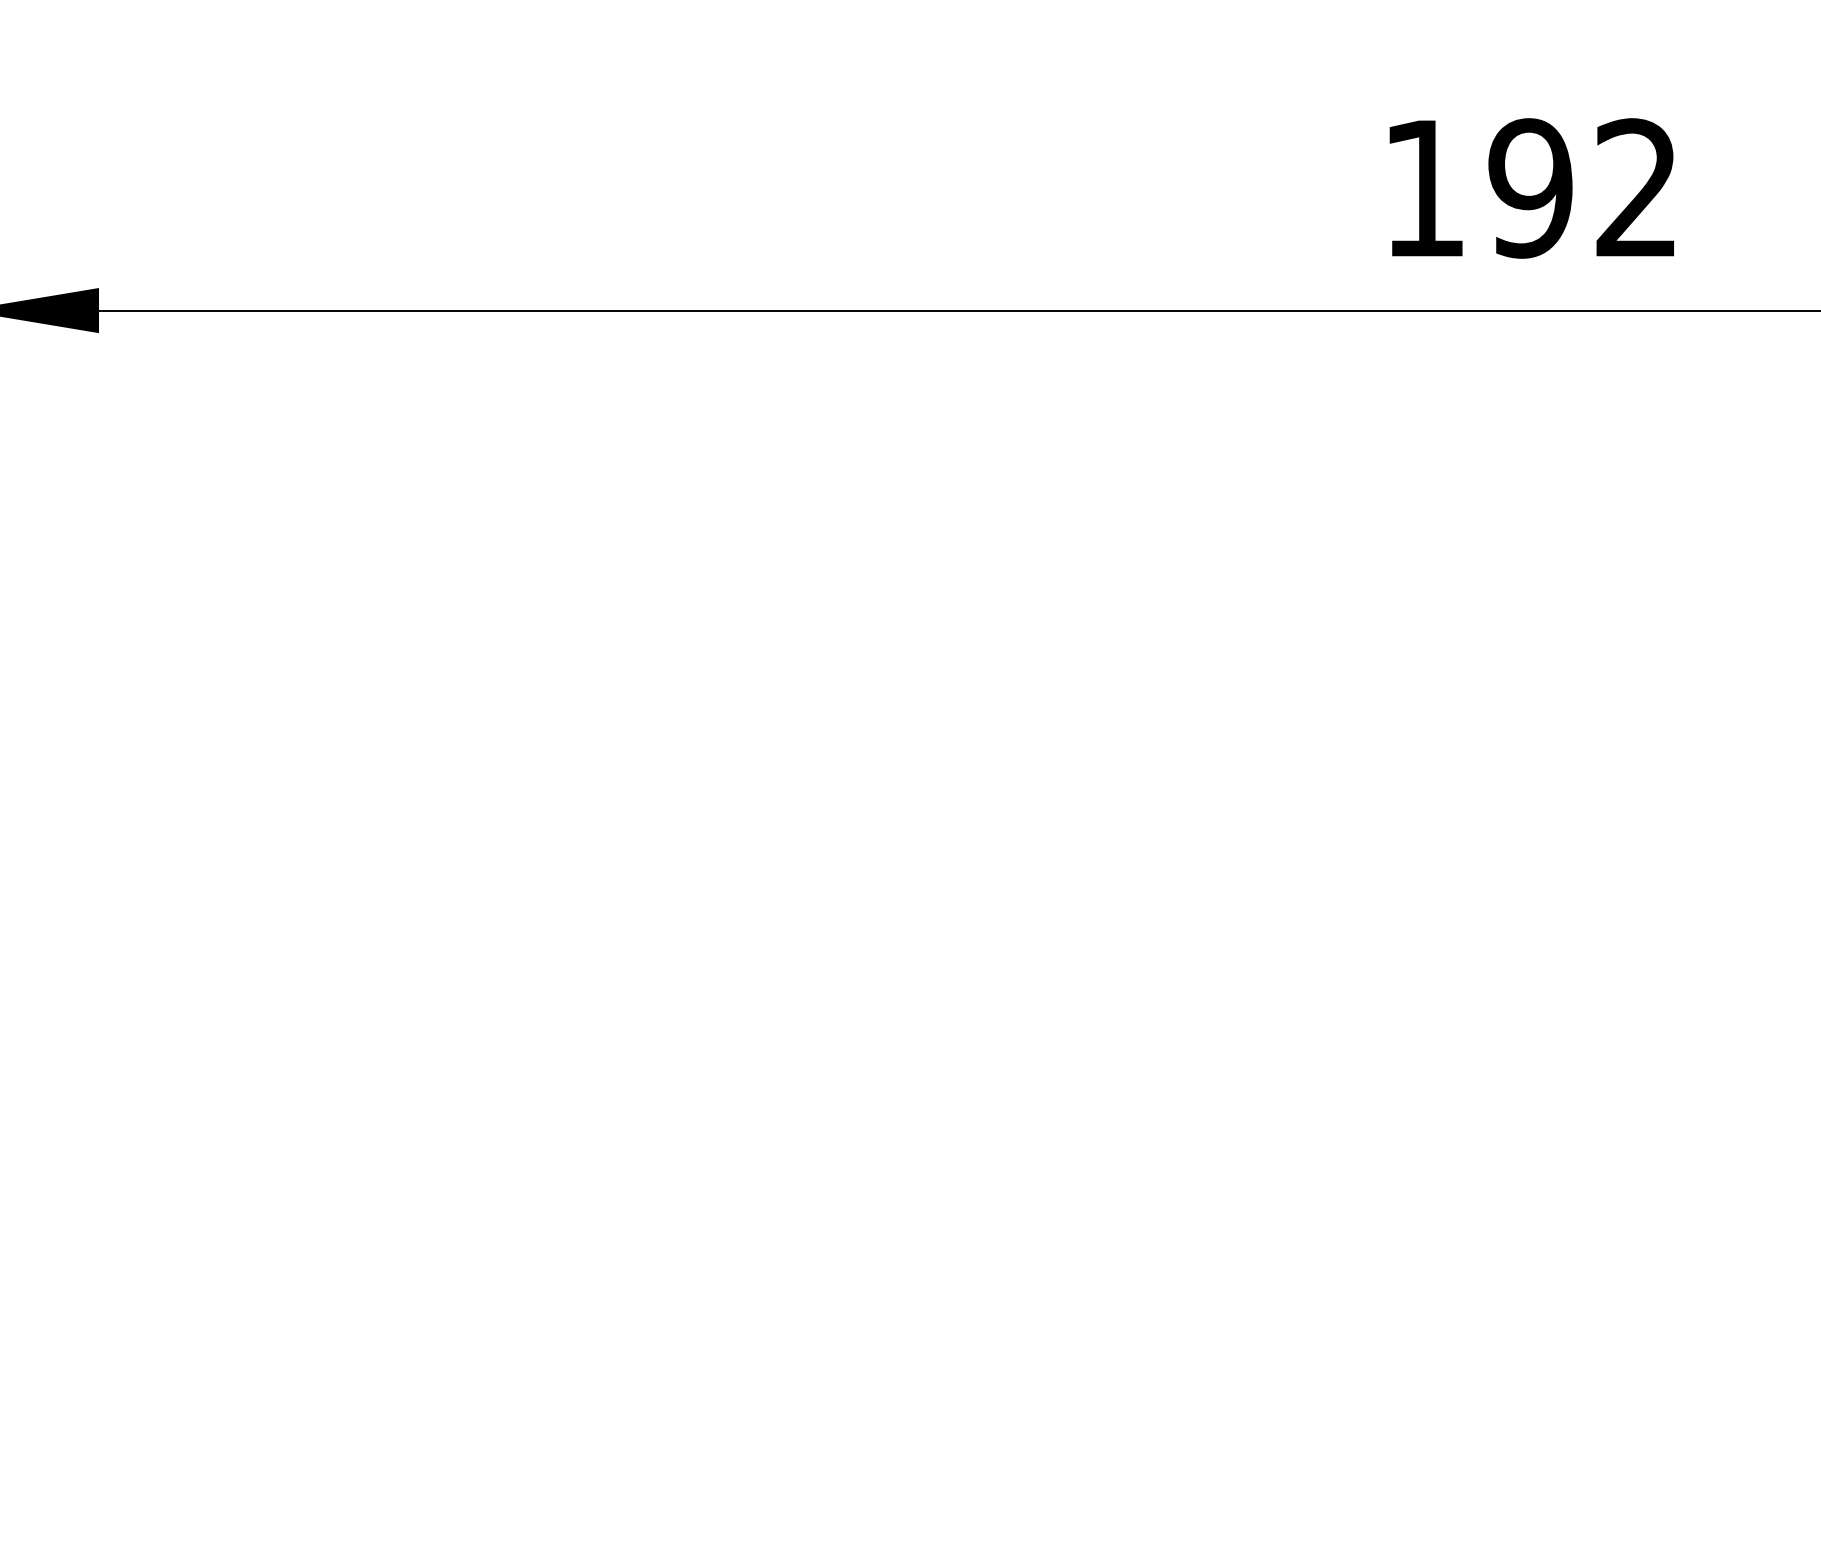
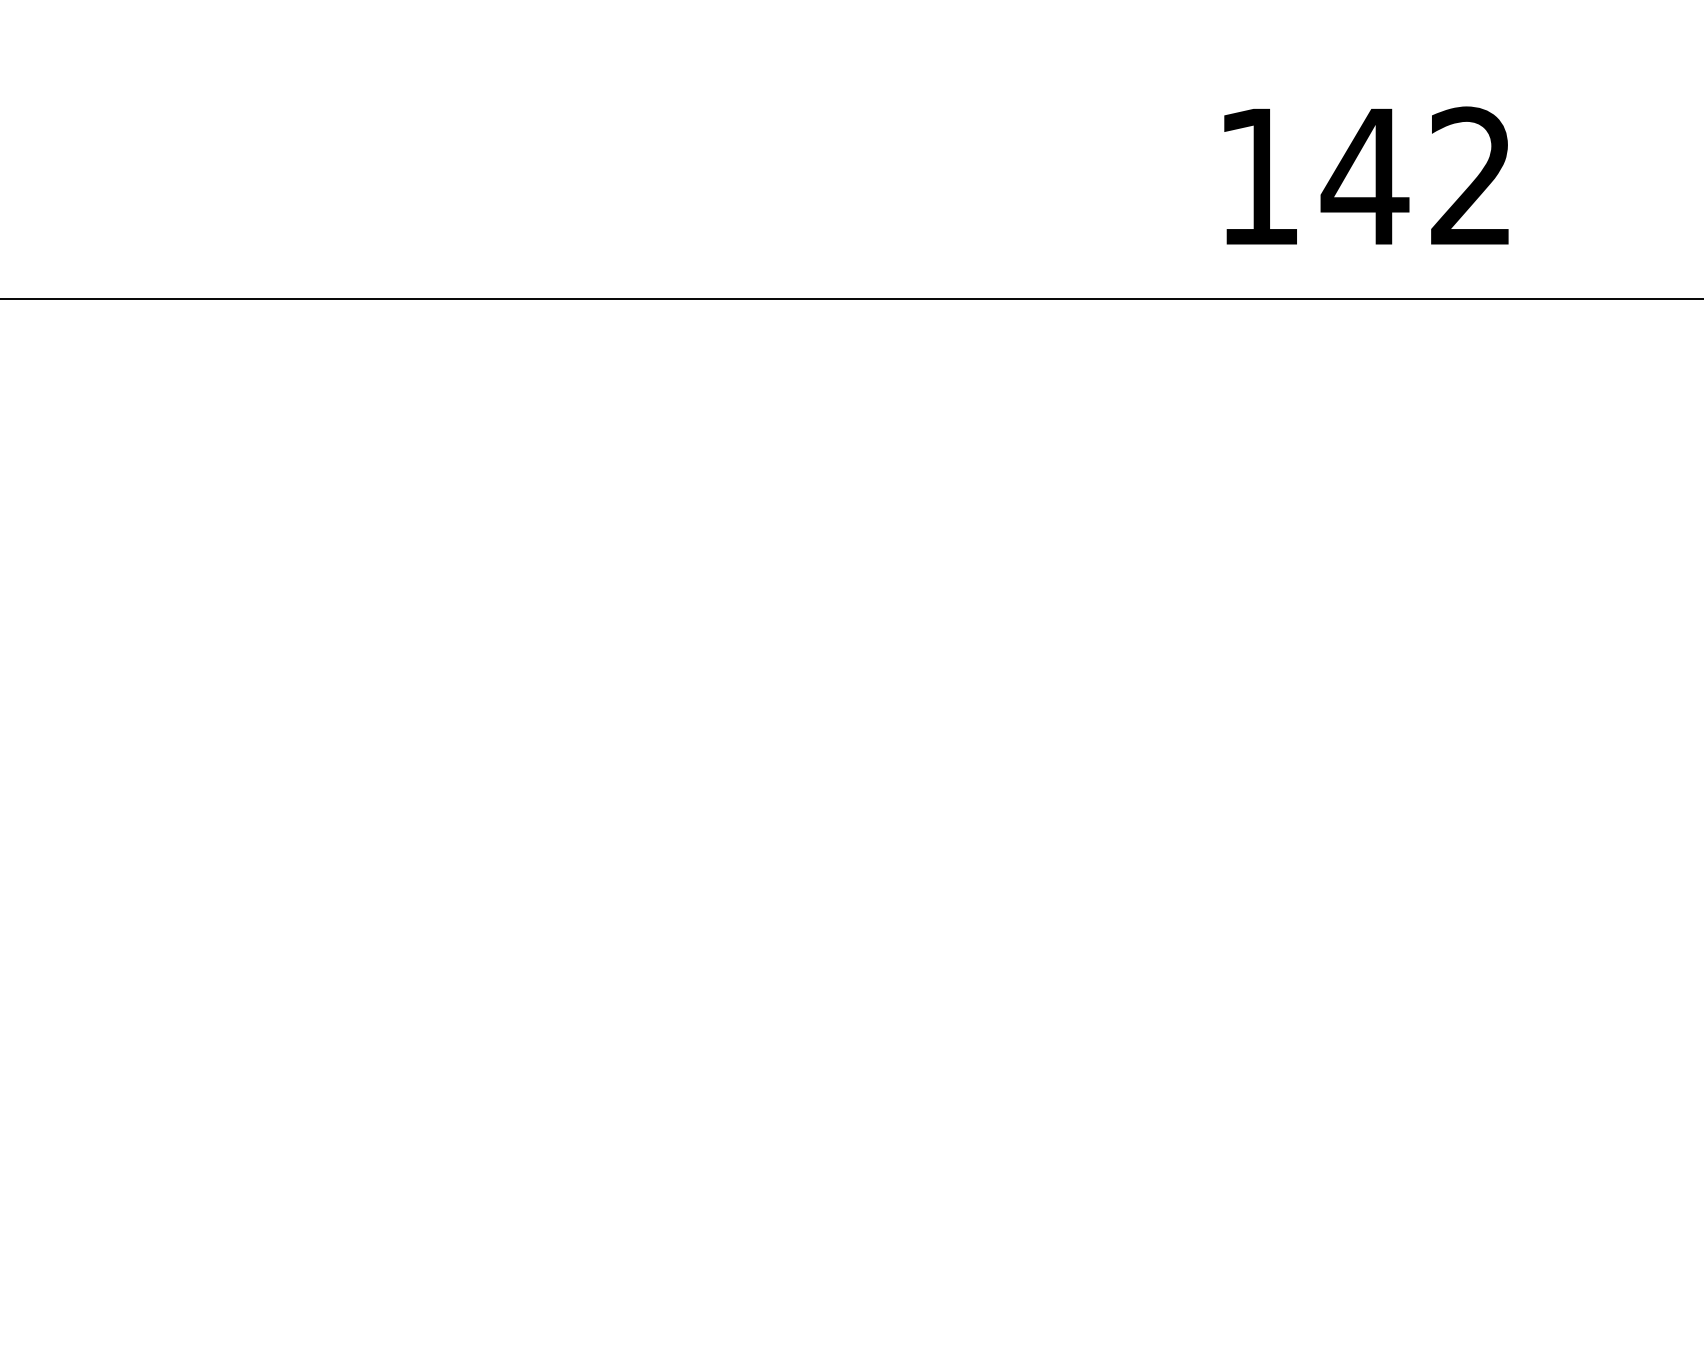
text: (1530, 188) -> (1365, 176), 192 -> 142

